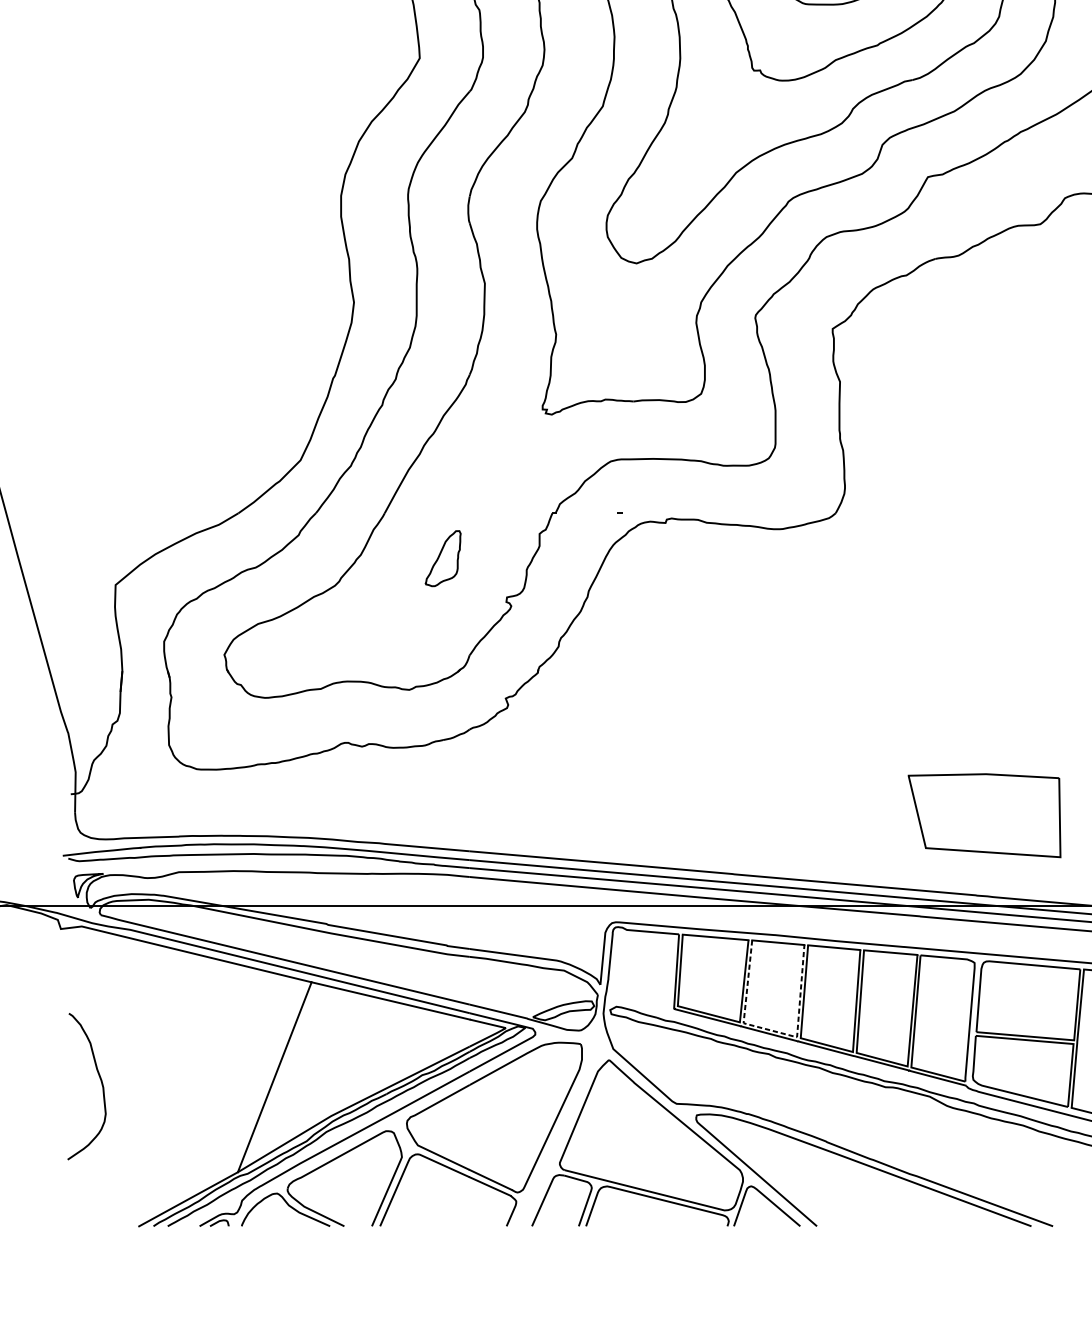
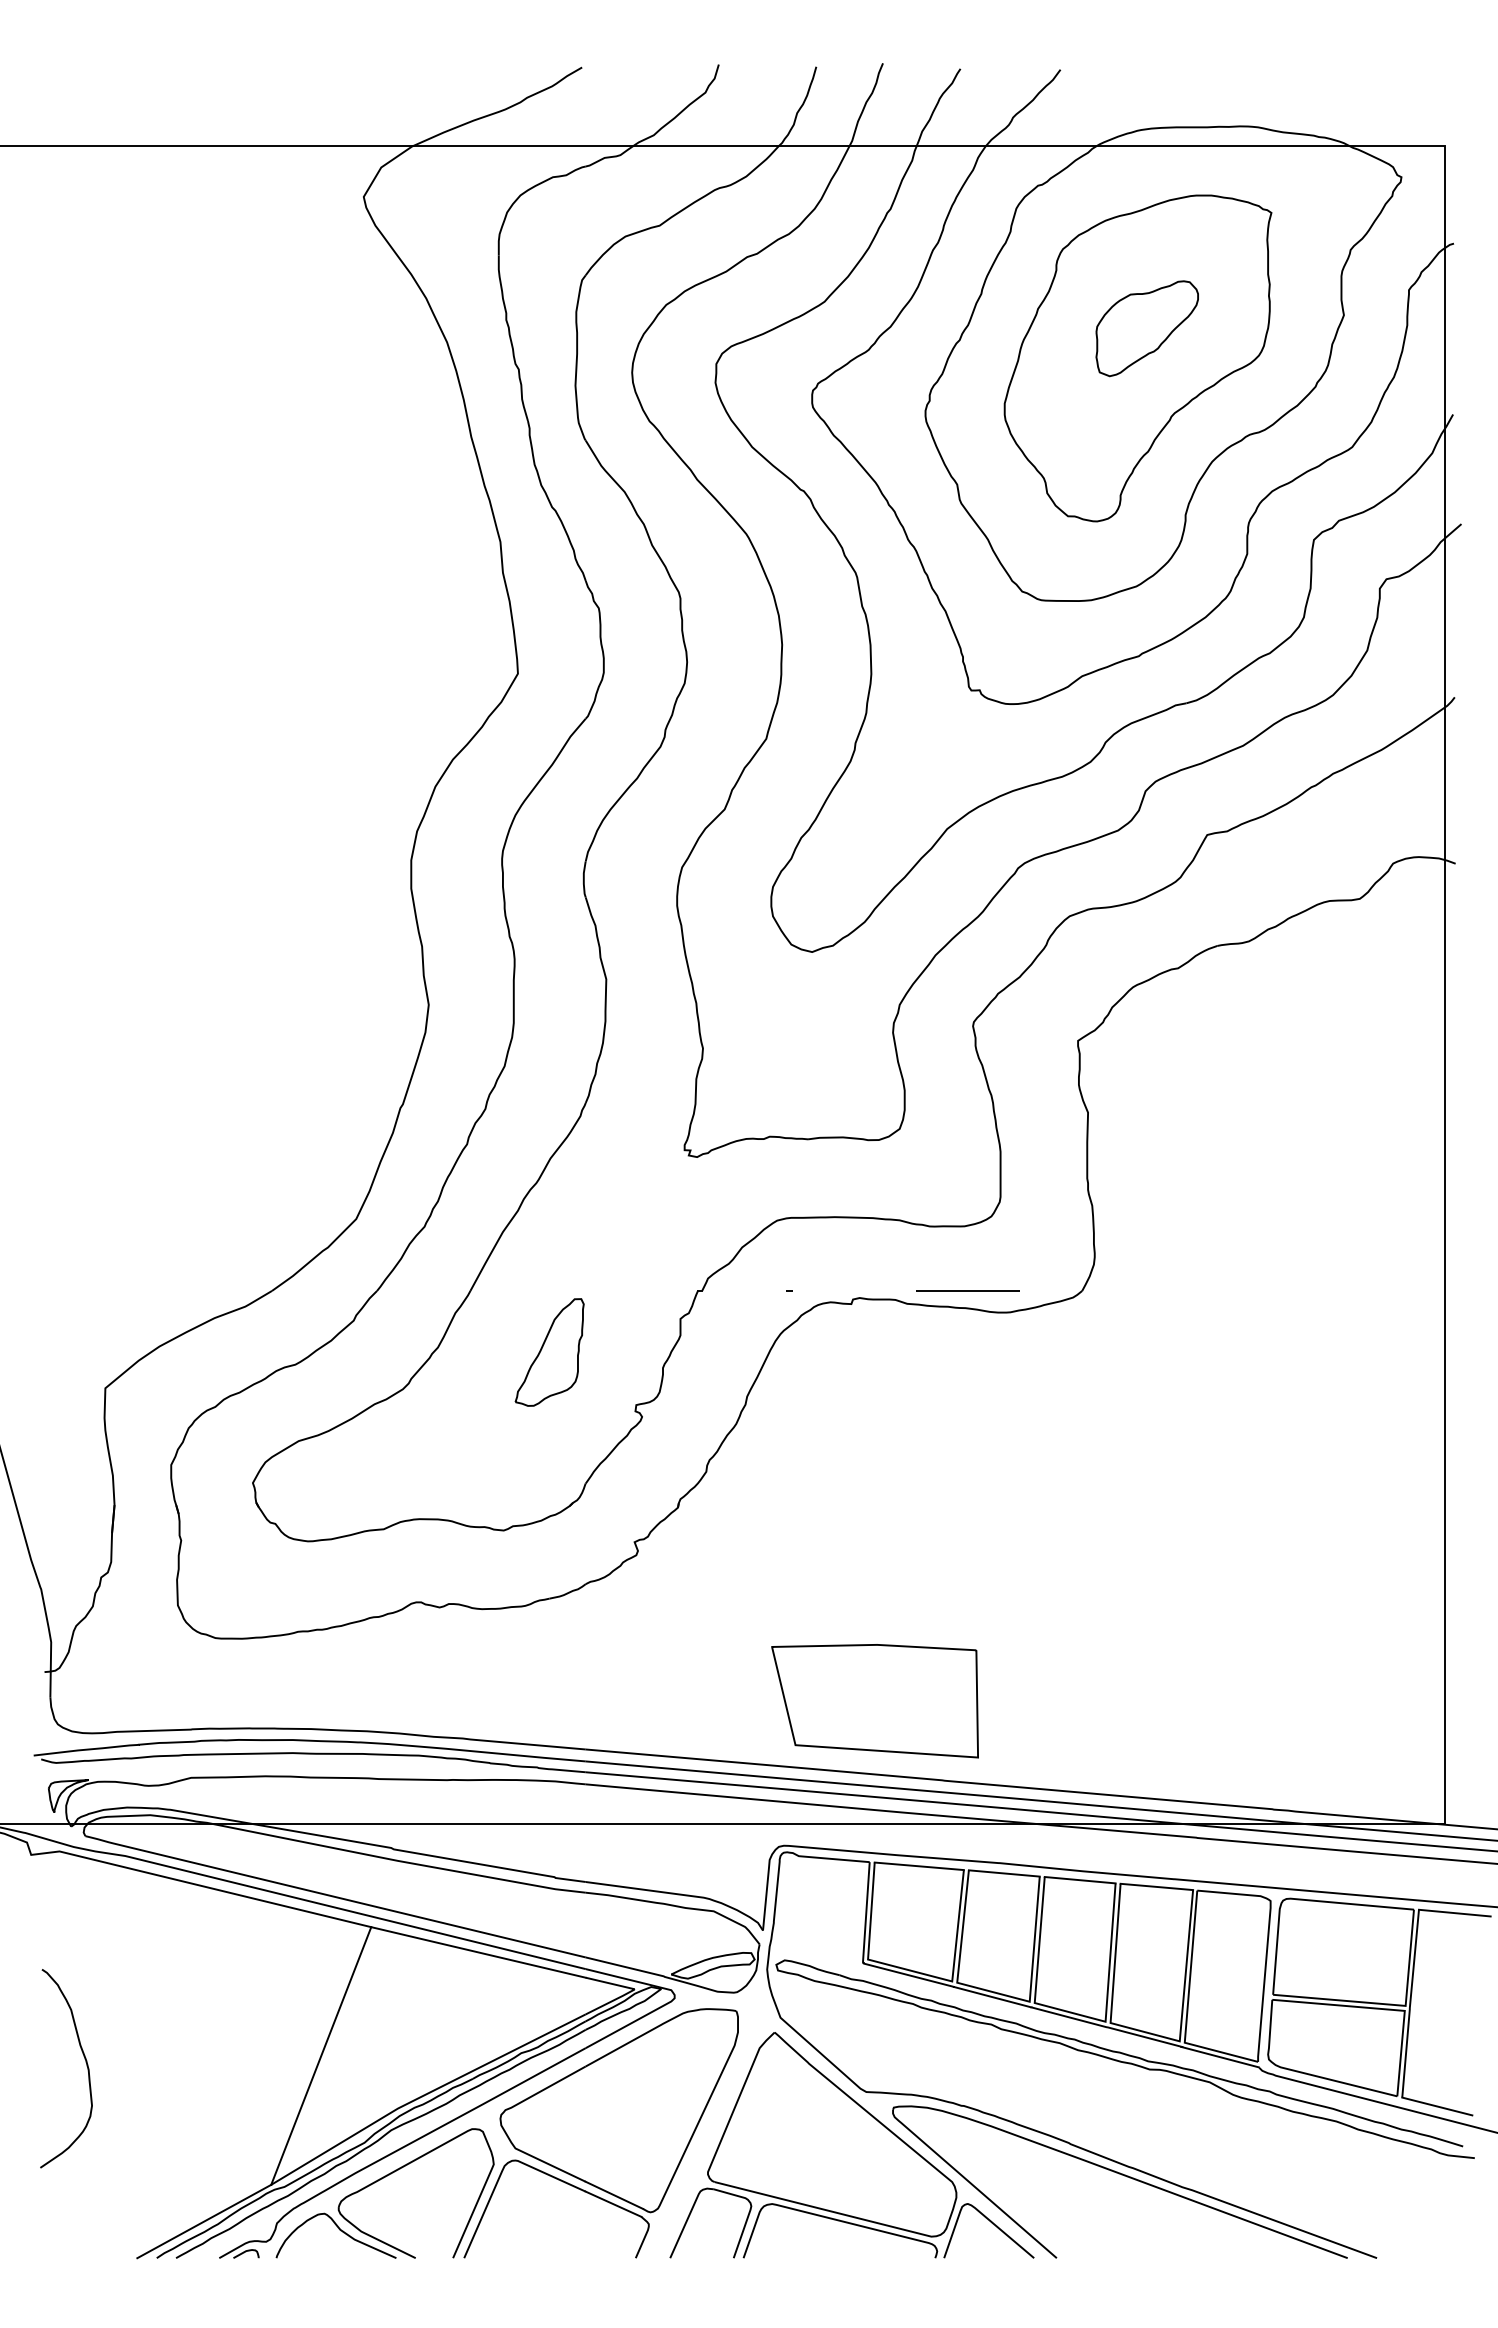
line: (751, 512) -> (967, 1290), added
part: (443, 558) -> (549, 1352), size x1.43
part: (984, 815) -> (874, 1701), moved
line: (774, 1031) -> (999, 1993), dashed -> solid

